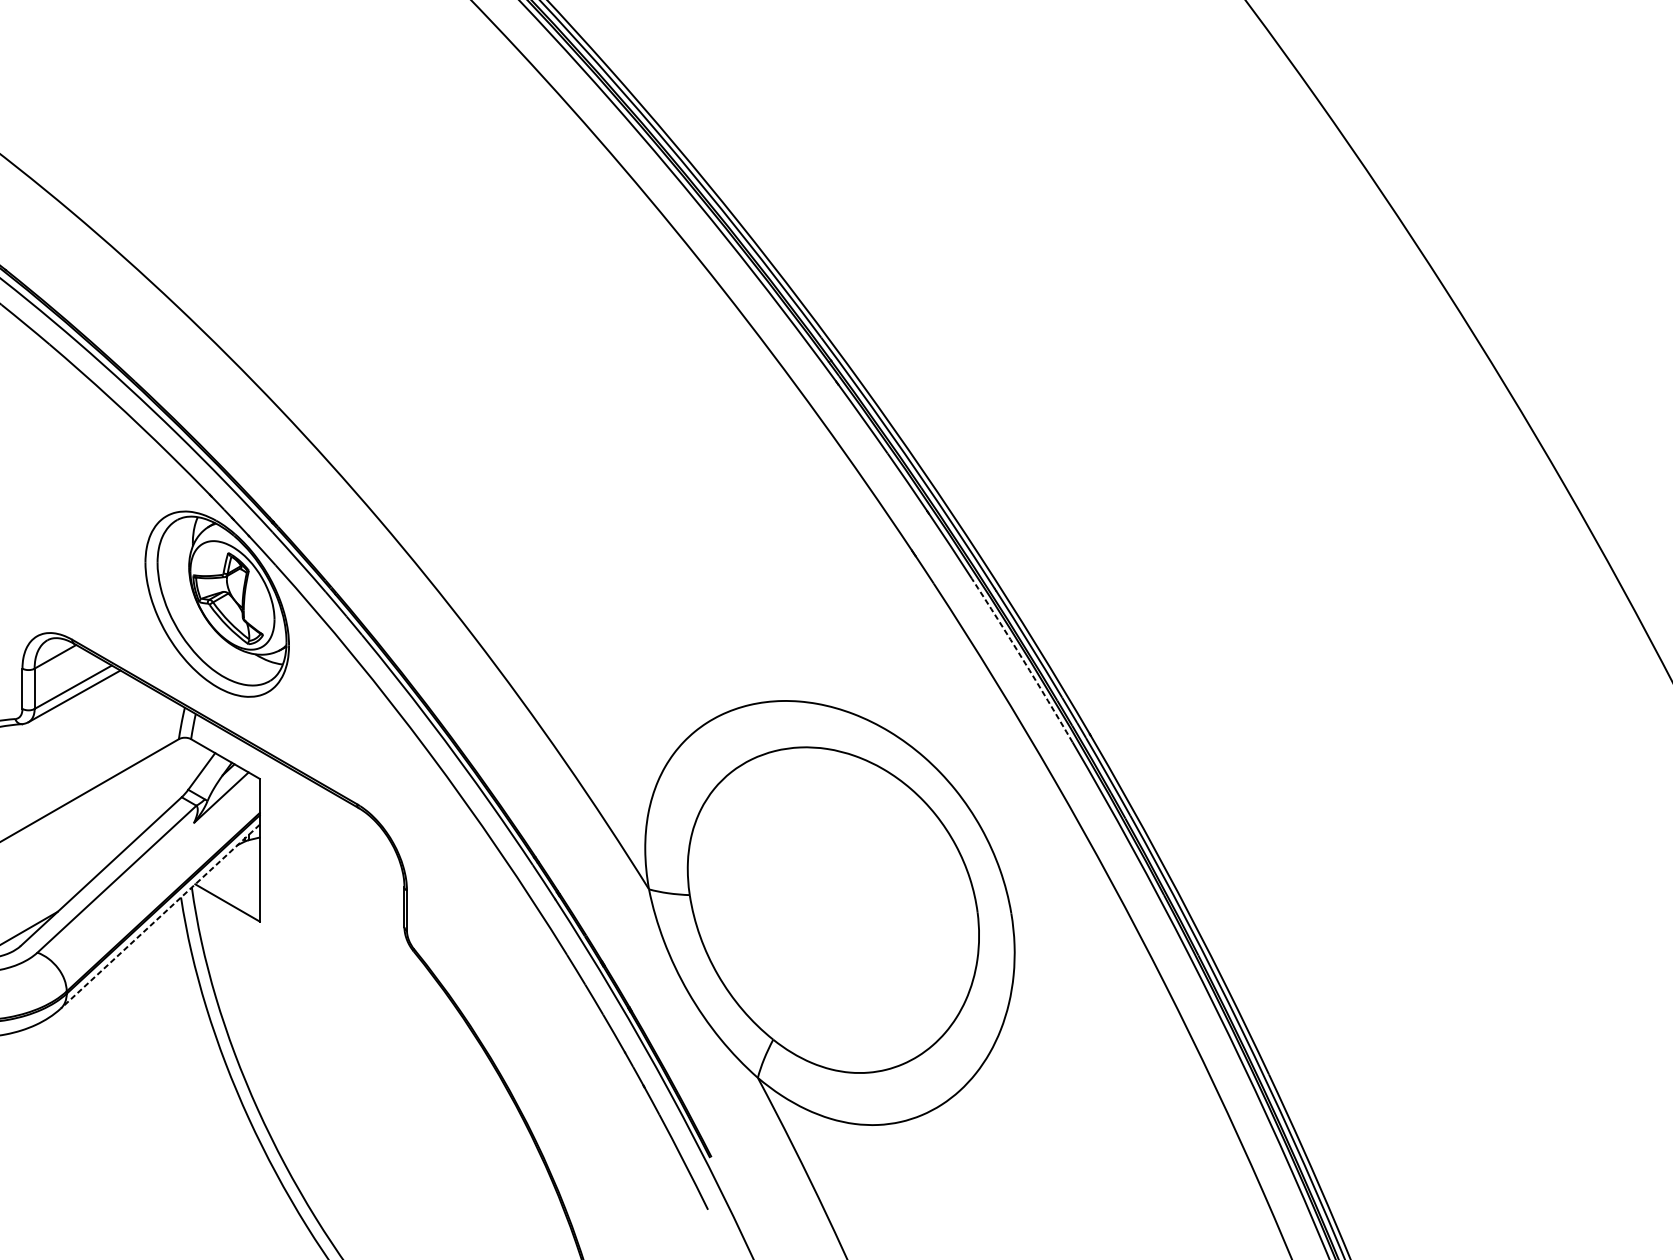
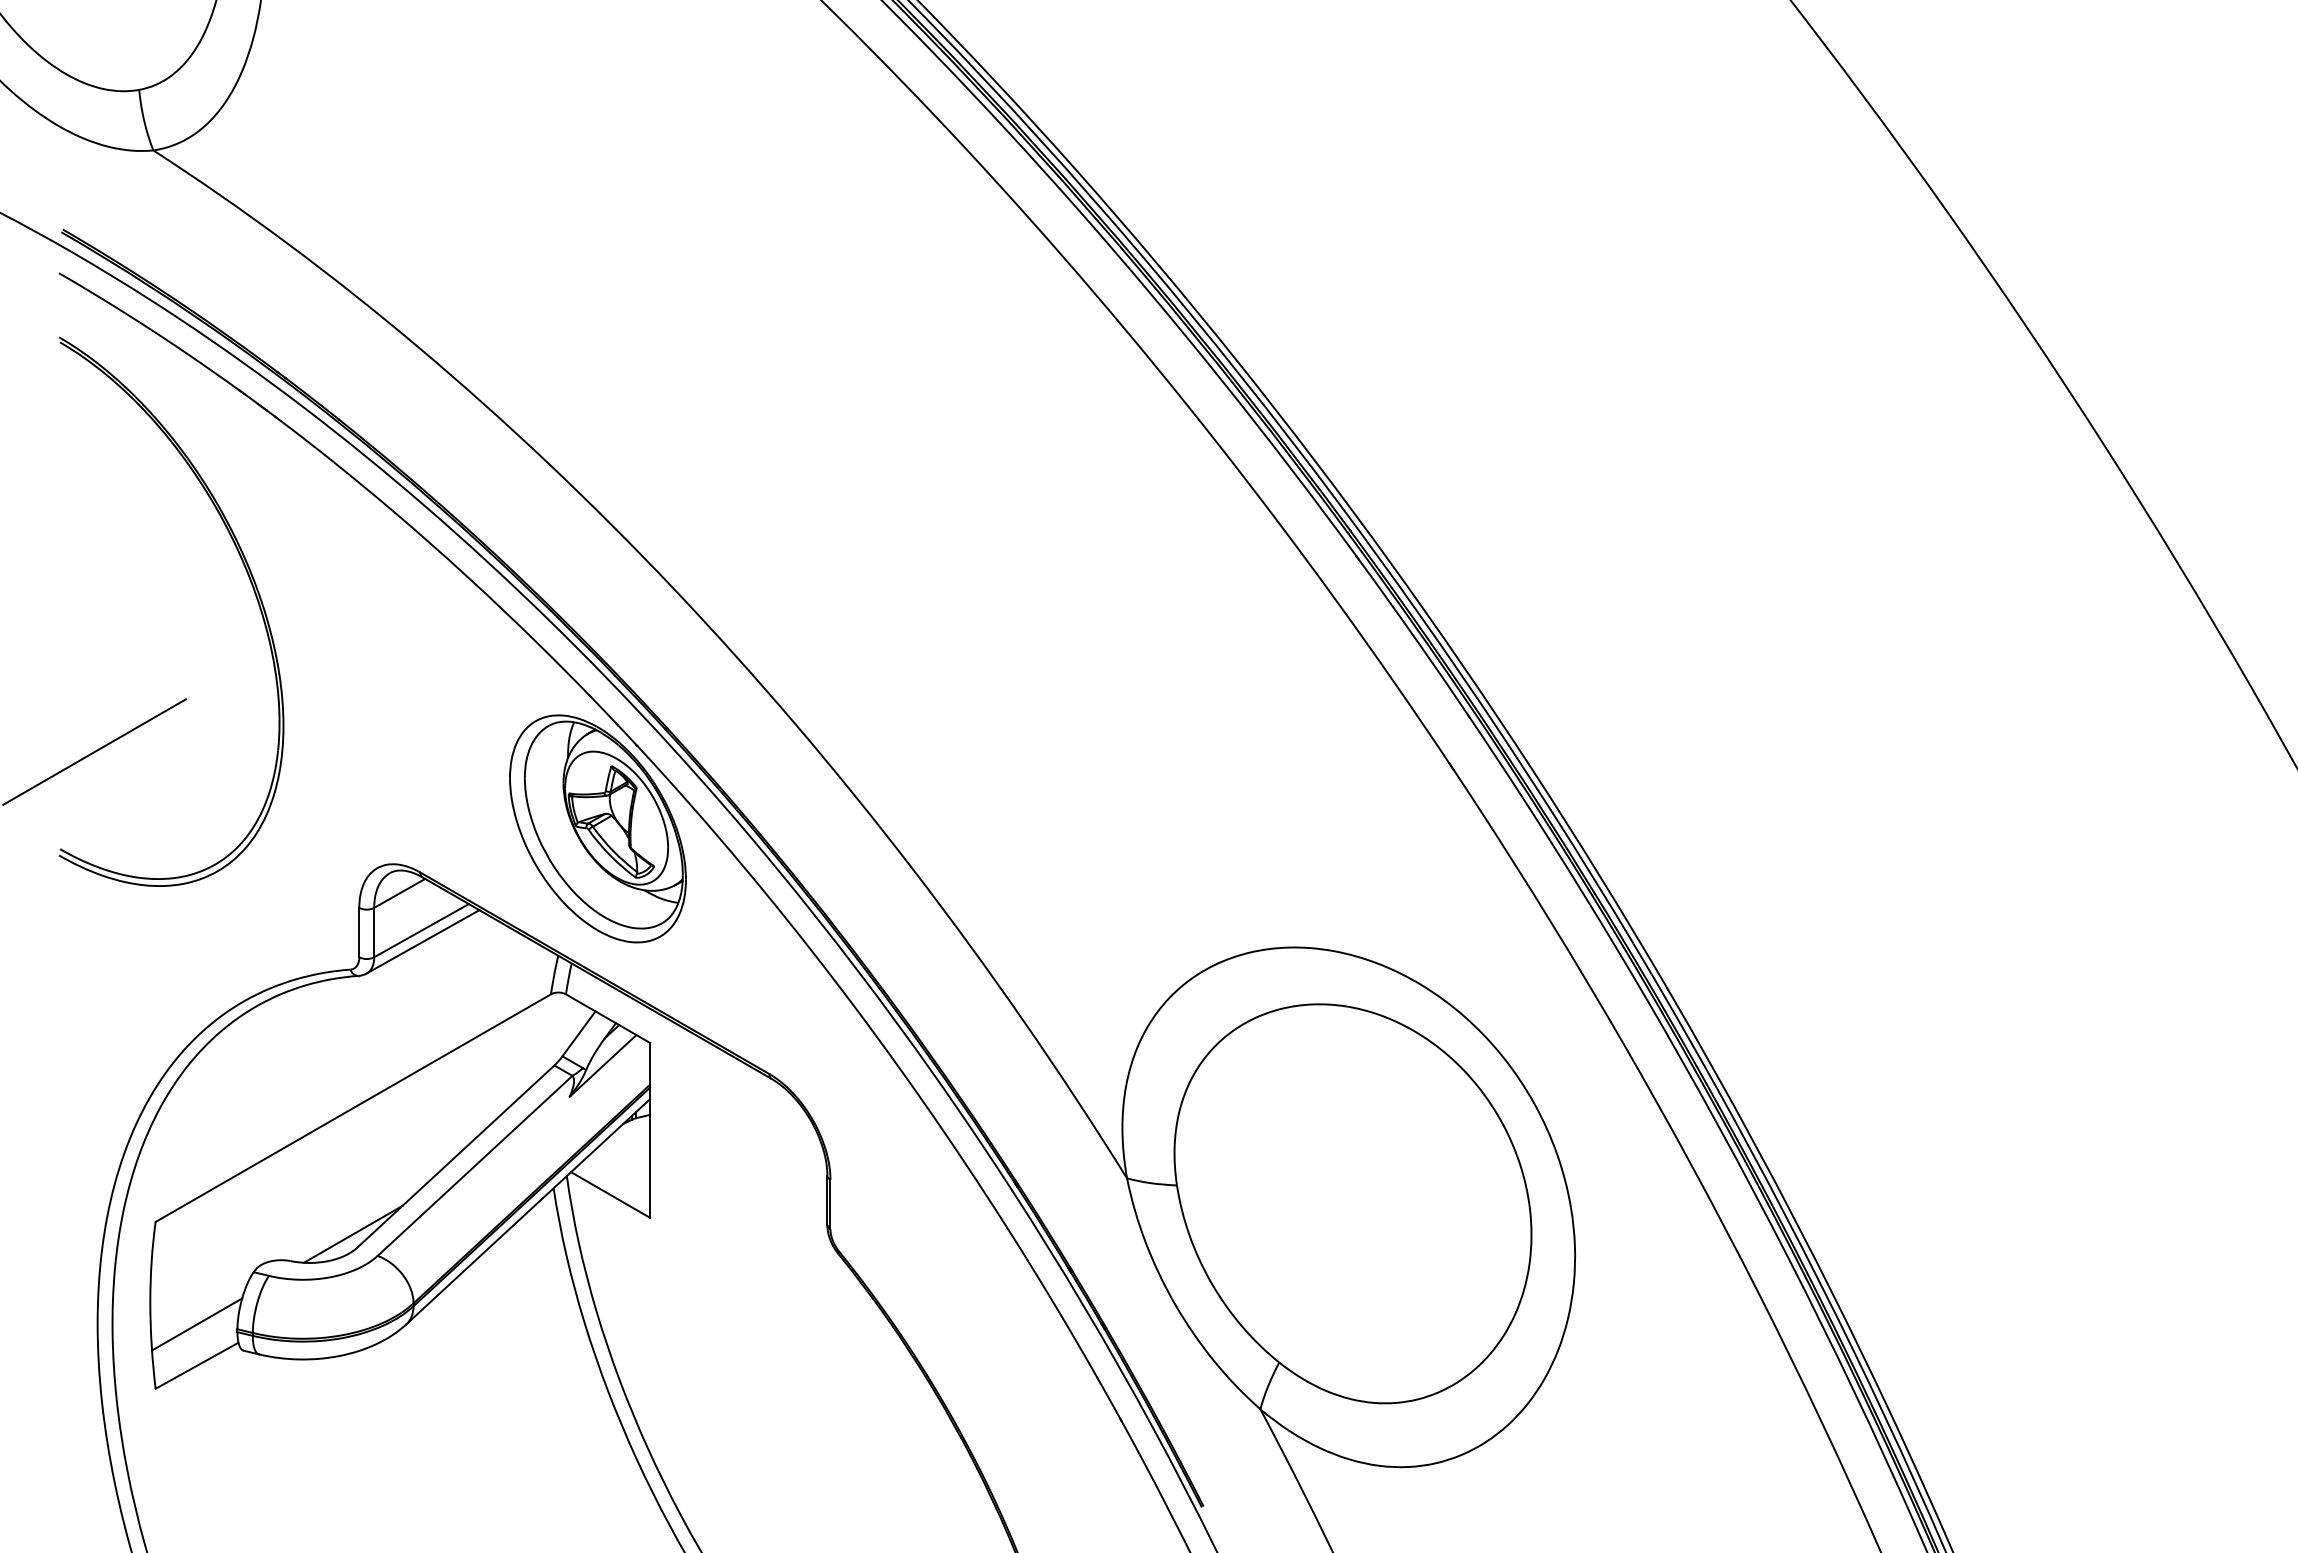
arc: (1023, 660) -> (1585, 897), dashed -> solid
line: (160, 916) -> (528, 1211), dashed -> solid

